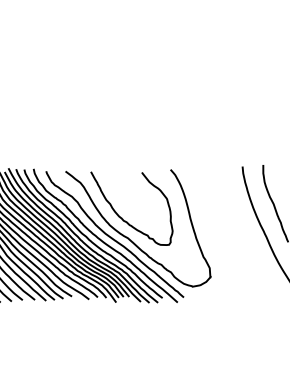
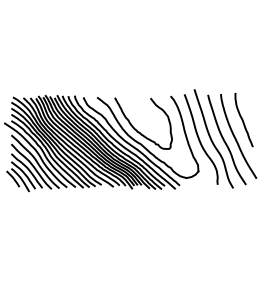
part: (234, 230) -> (215, 138), added

